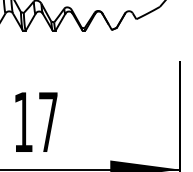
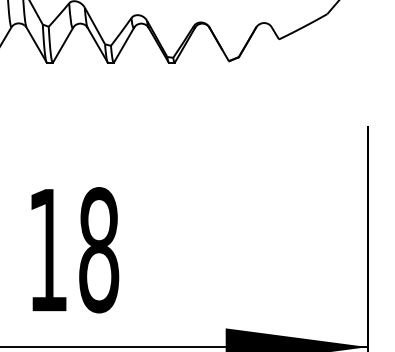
text: (48, 122) -> (99, 250), 17 -> 18

